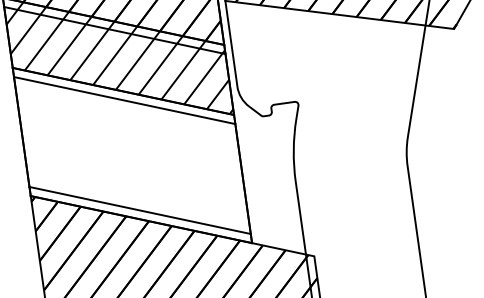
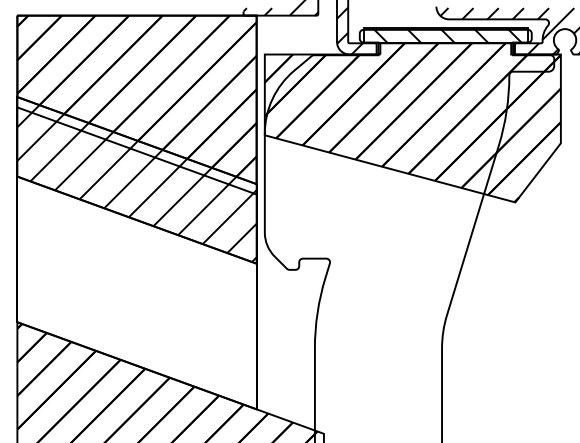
line: (124, 100) -> (136, 230), removed
line: (139, 210) -> (136, 355), removed

